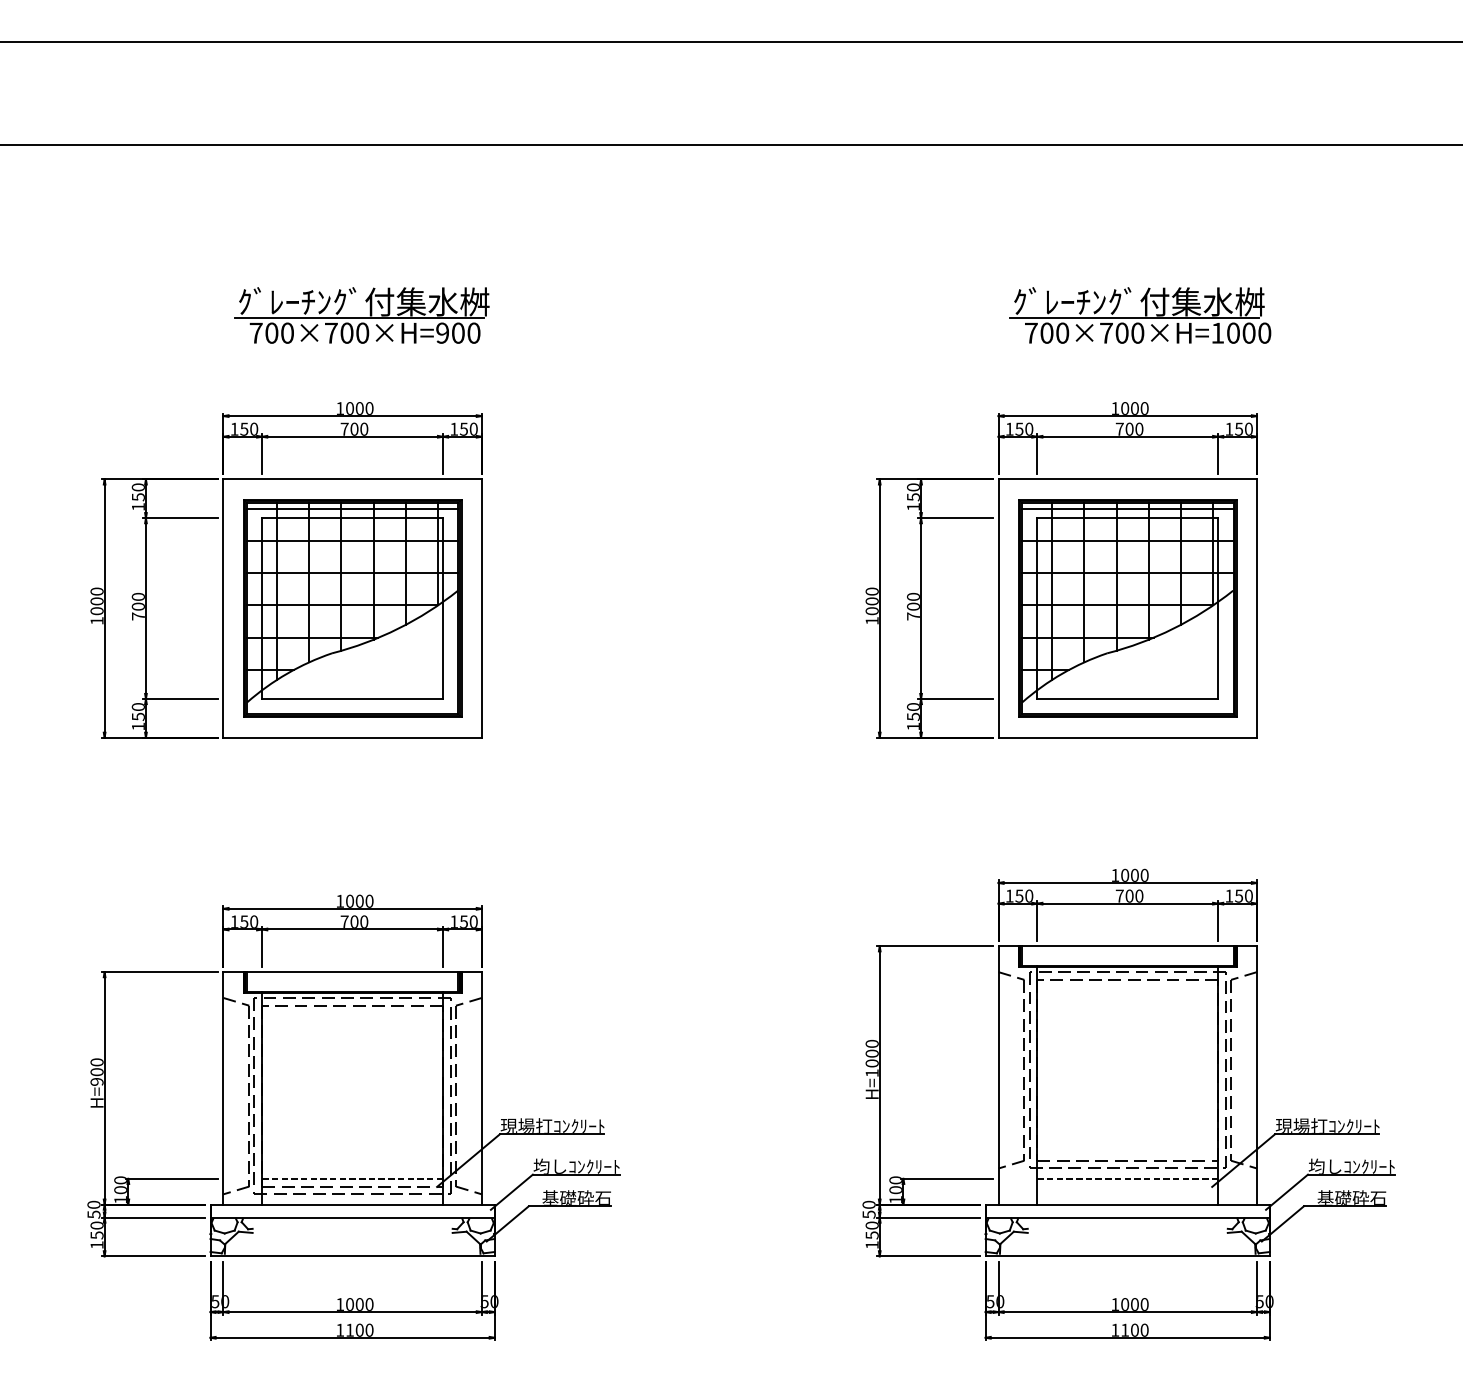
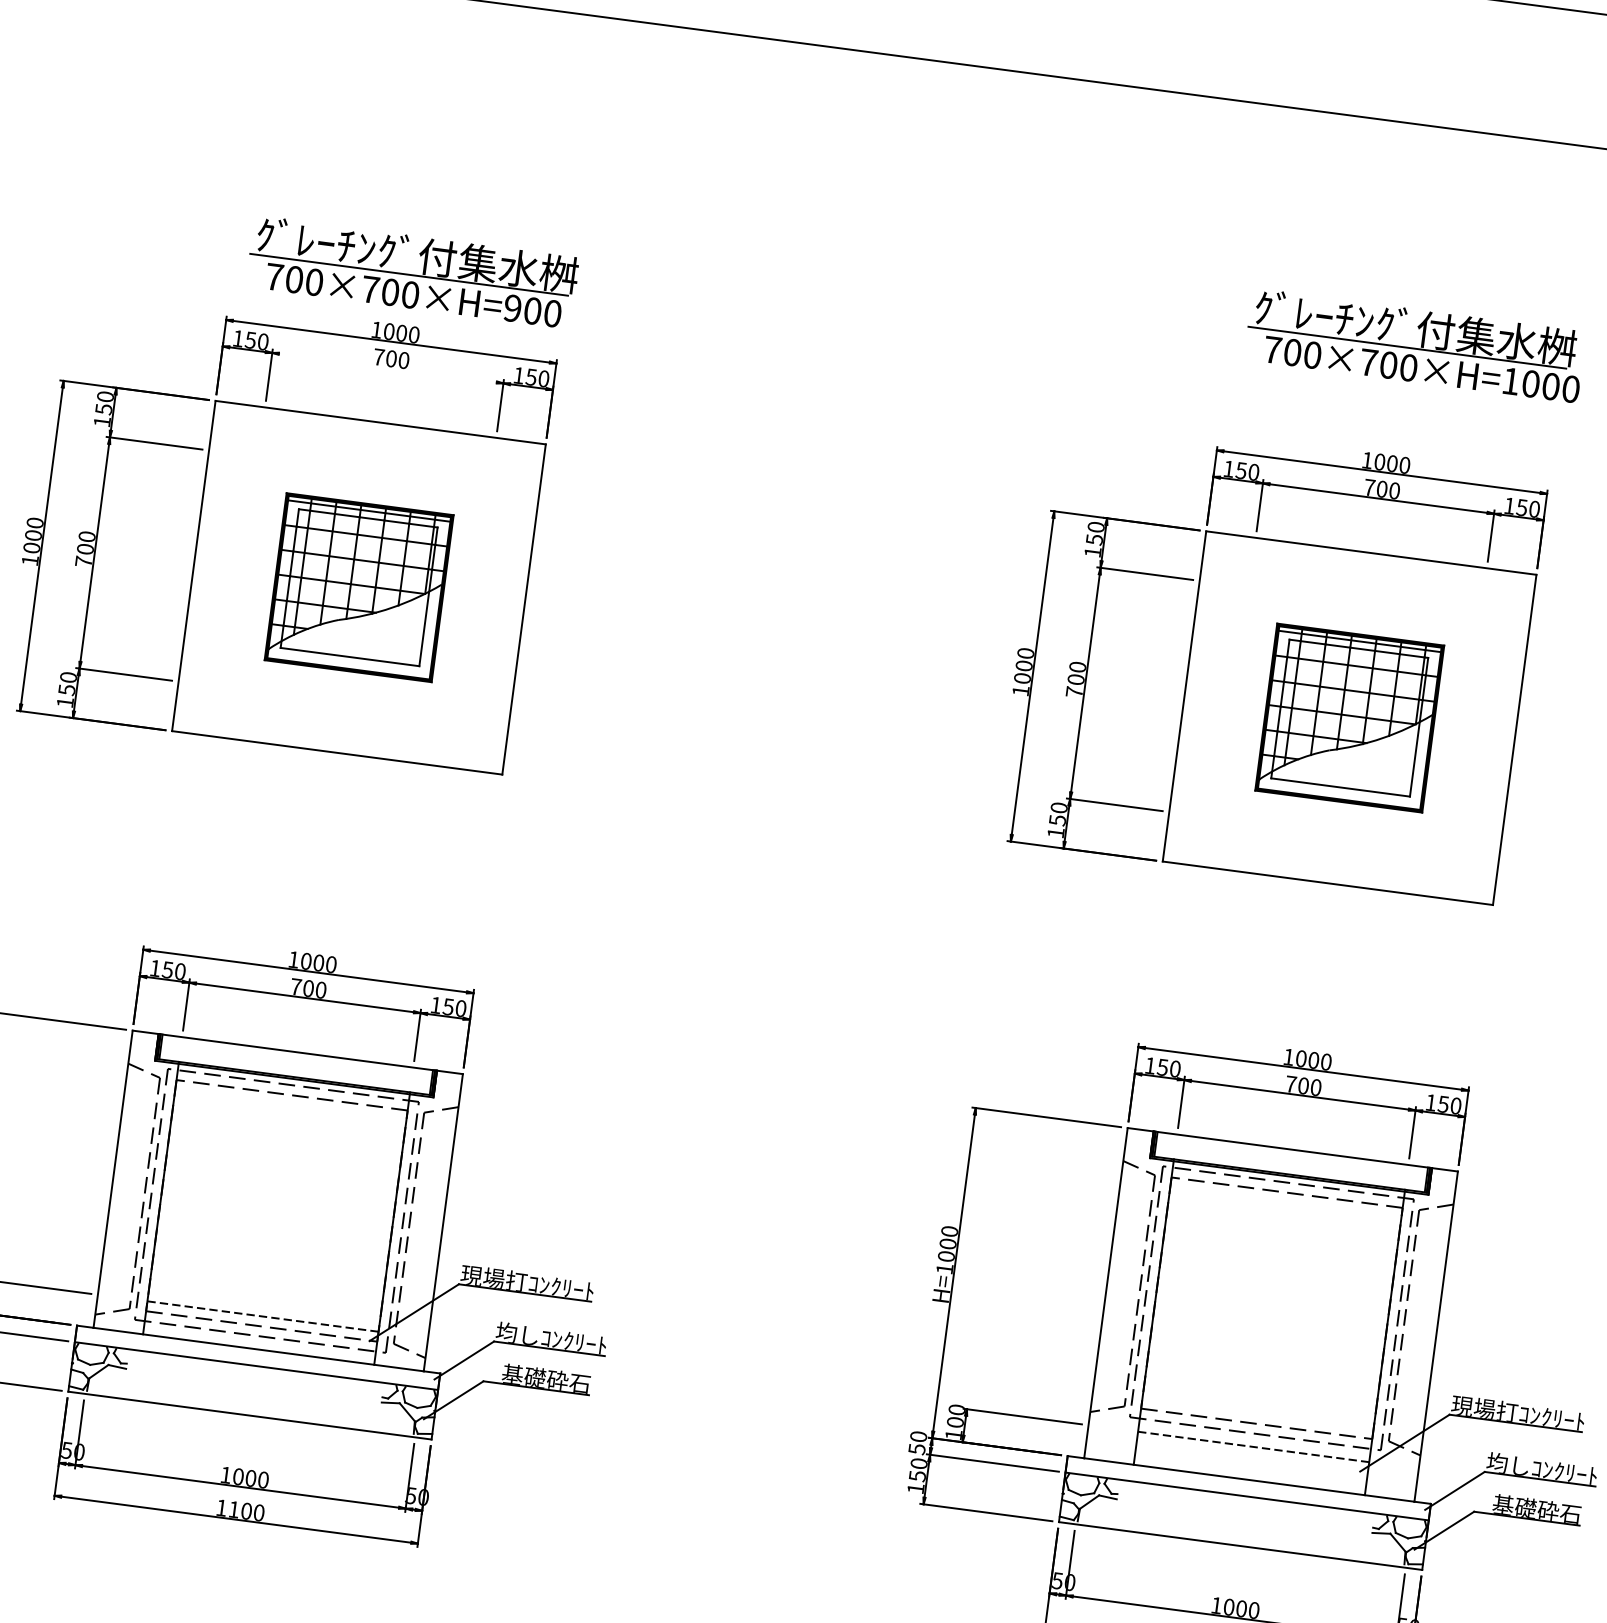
part: (361, 315) -> (412, 272), moved
line: (352, 436) -> (387, 367), removed
part: (352, 608) -> (358, 587), size x0.6
part: (1127, 608) -> (1349, 718), size x0.6

